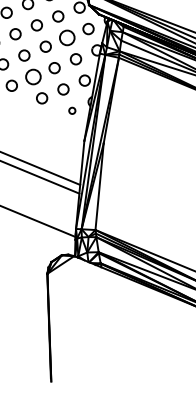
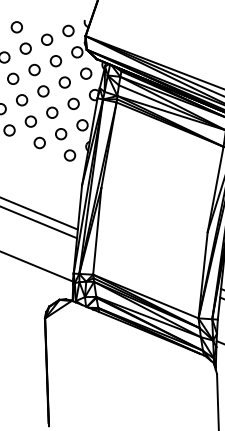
circle: (66, 37) -> (64, 82), size x0.71
circle: (32, 76) -> (30, 121), size x0.71
circle: (71, 110) -> (69, 155), size x1.67

